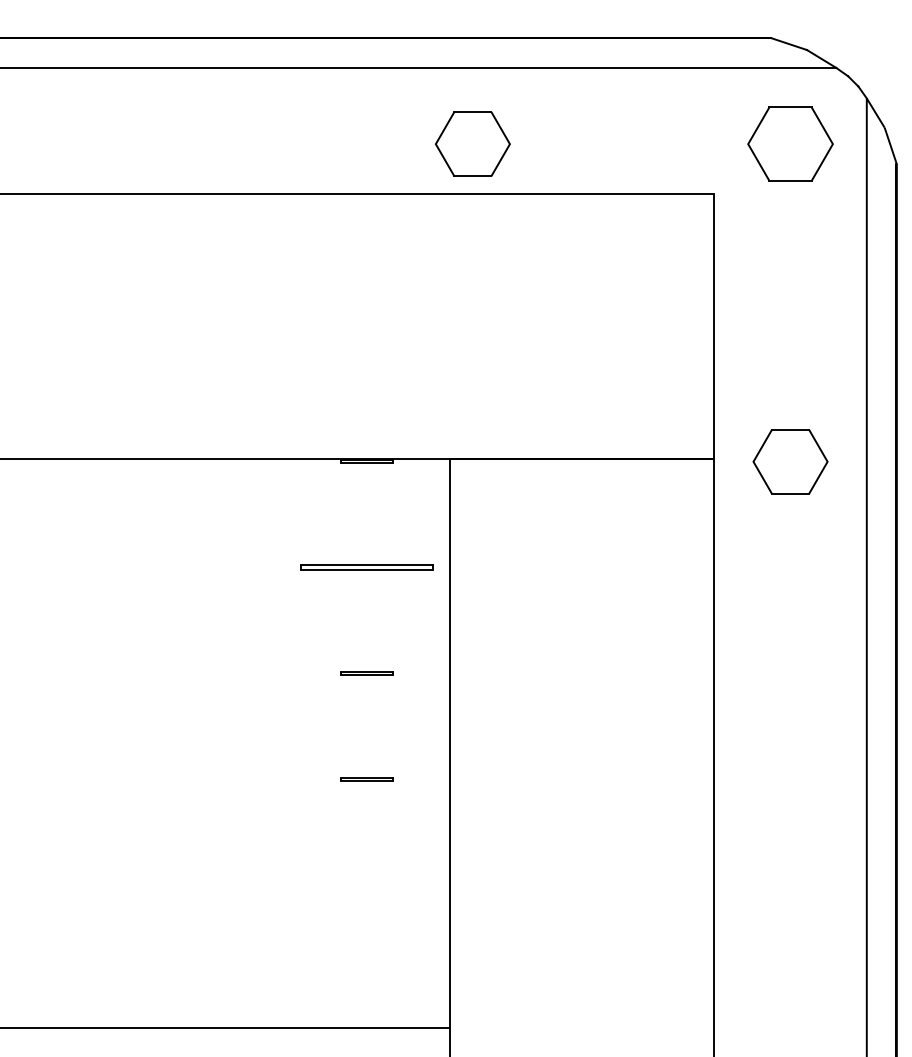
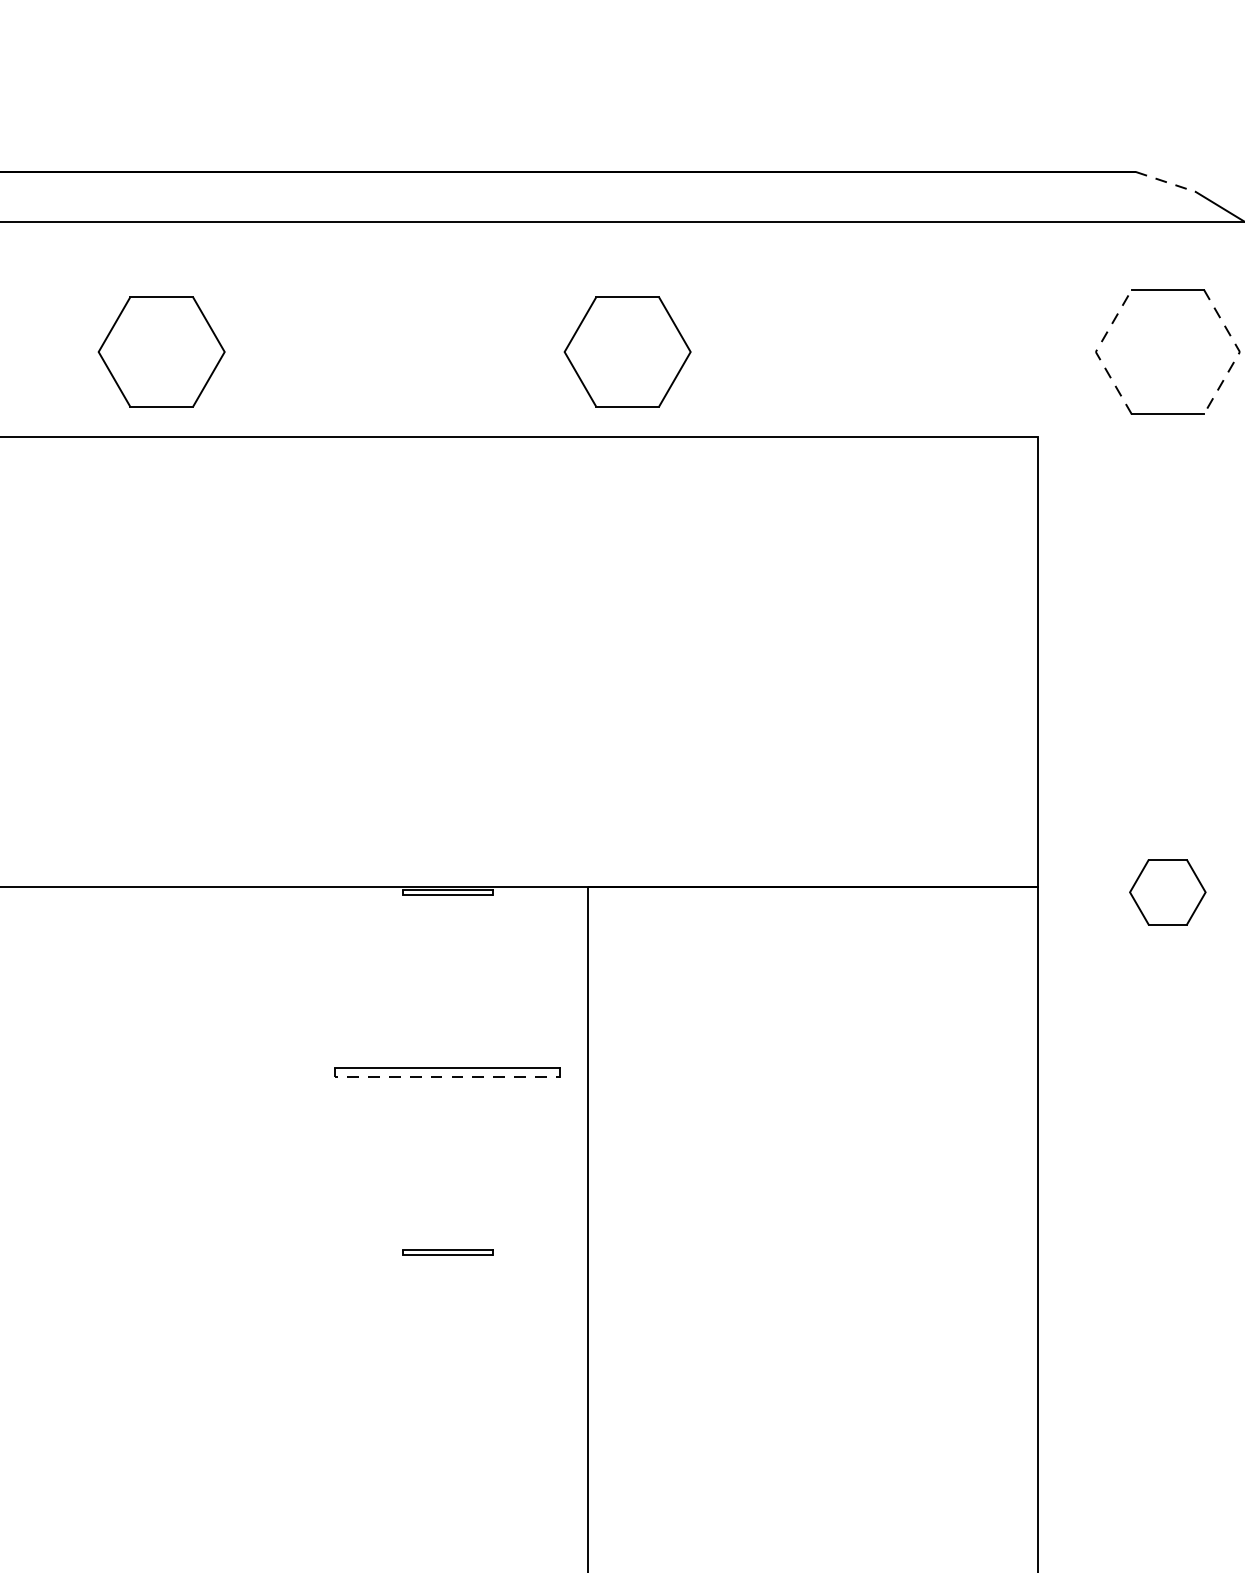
line: (789, 44) -> (1166, 182), solid -> dashed
part: (198, 143) -> (161, 350), added
line: (748, 144) -> (1096, 352), solid -> dashed
line: (832, 144) -> (1239, 352), solid -> dashed
part: (790, 461) -> (1167, 891), size x0.6
line: (363, 570) -> (441, 1077), solid -> dashed
line: (366, 778) -> (446, 1430), removed

